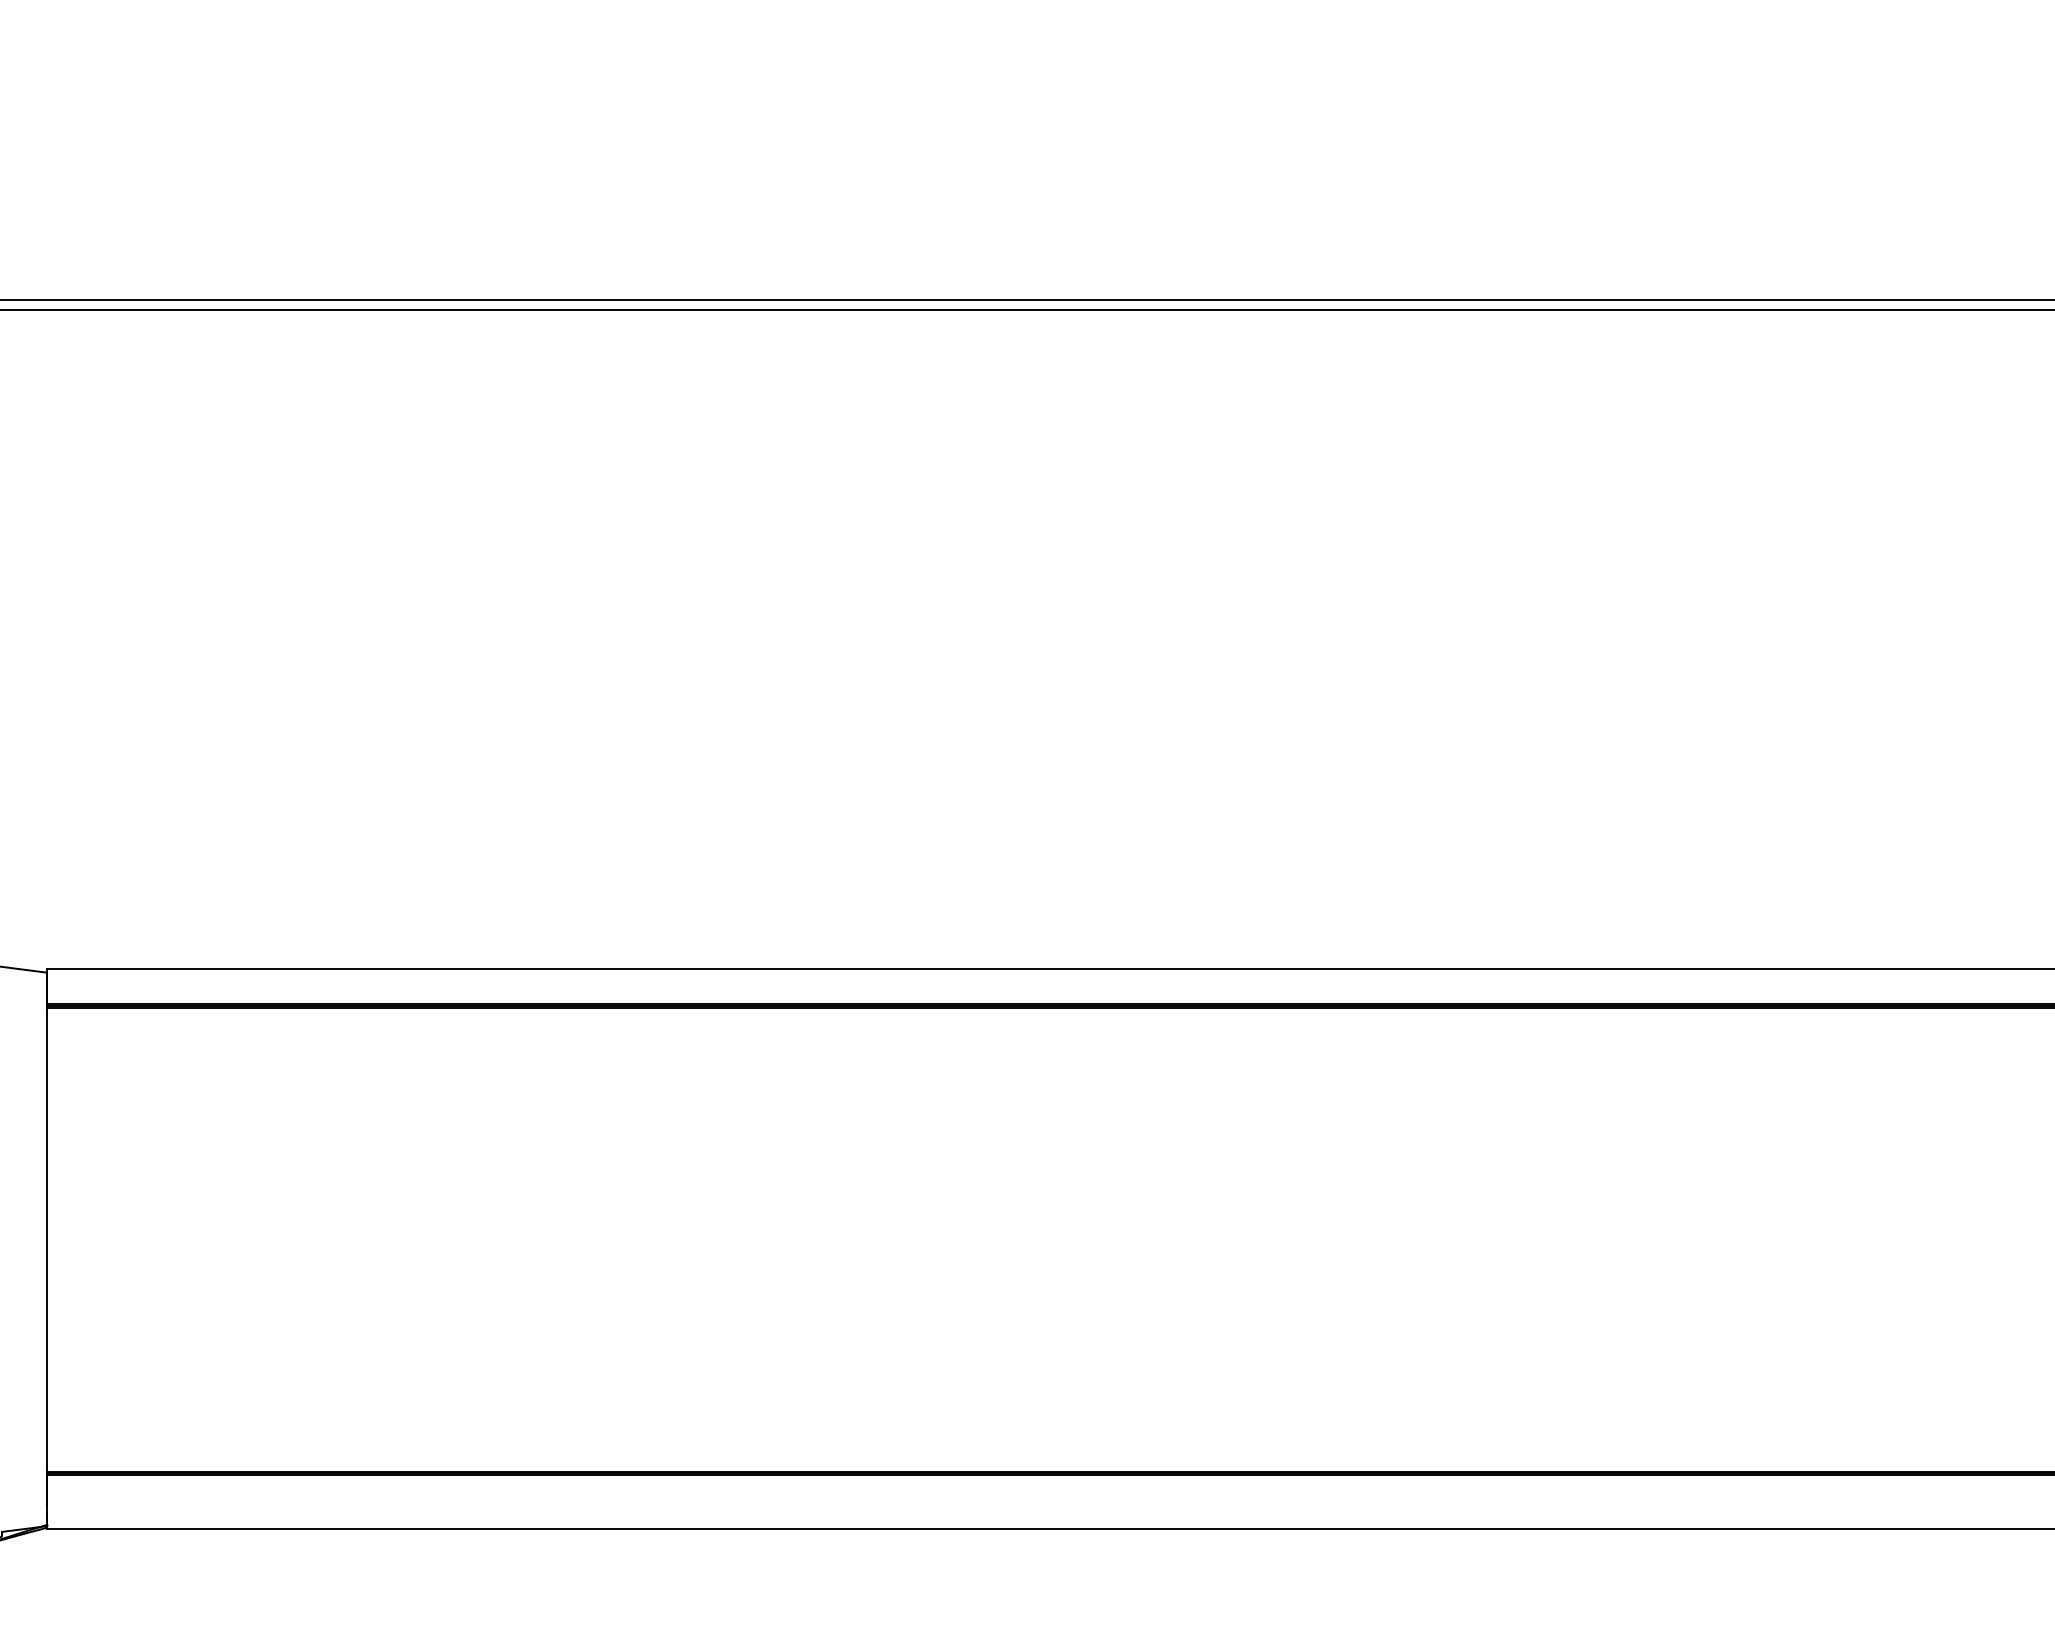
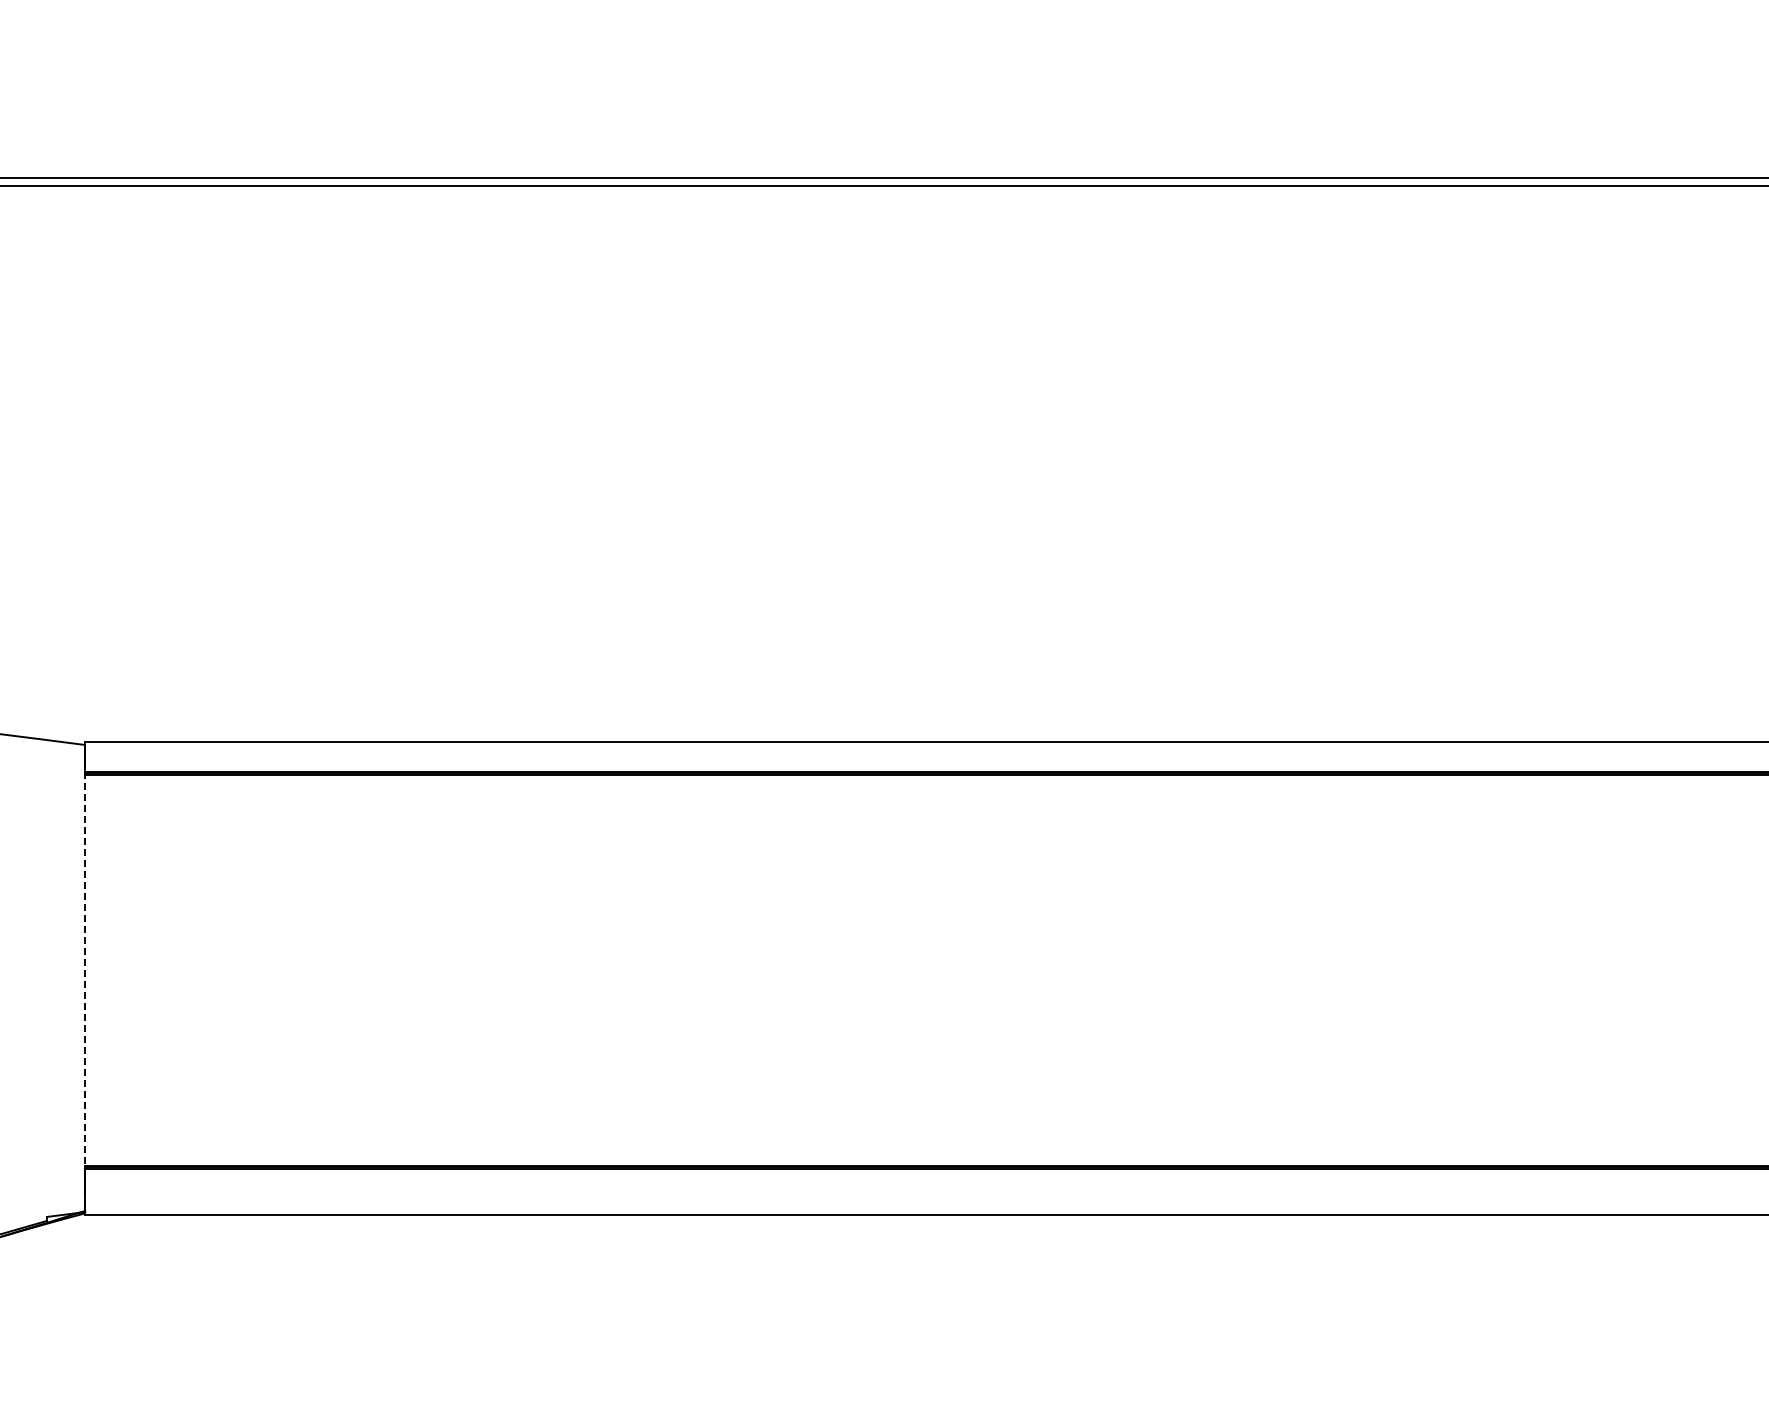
line: (47, 1239) -> (85, 970), solid -> dashed

